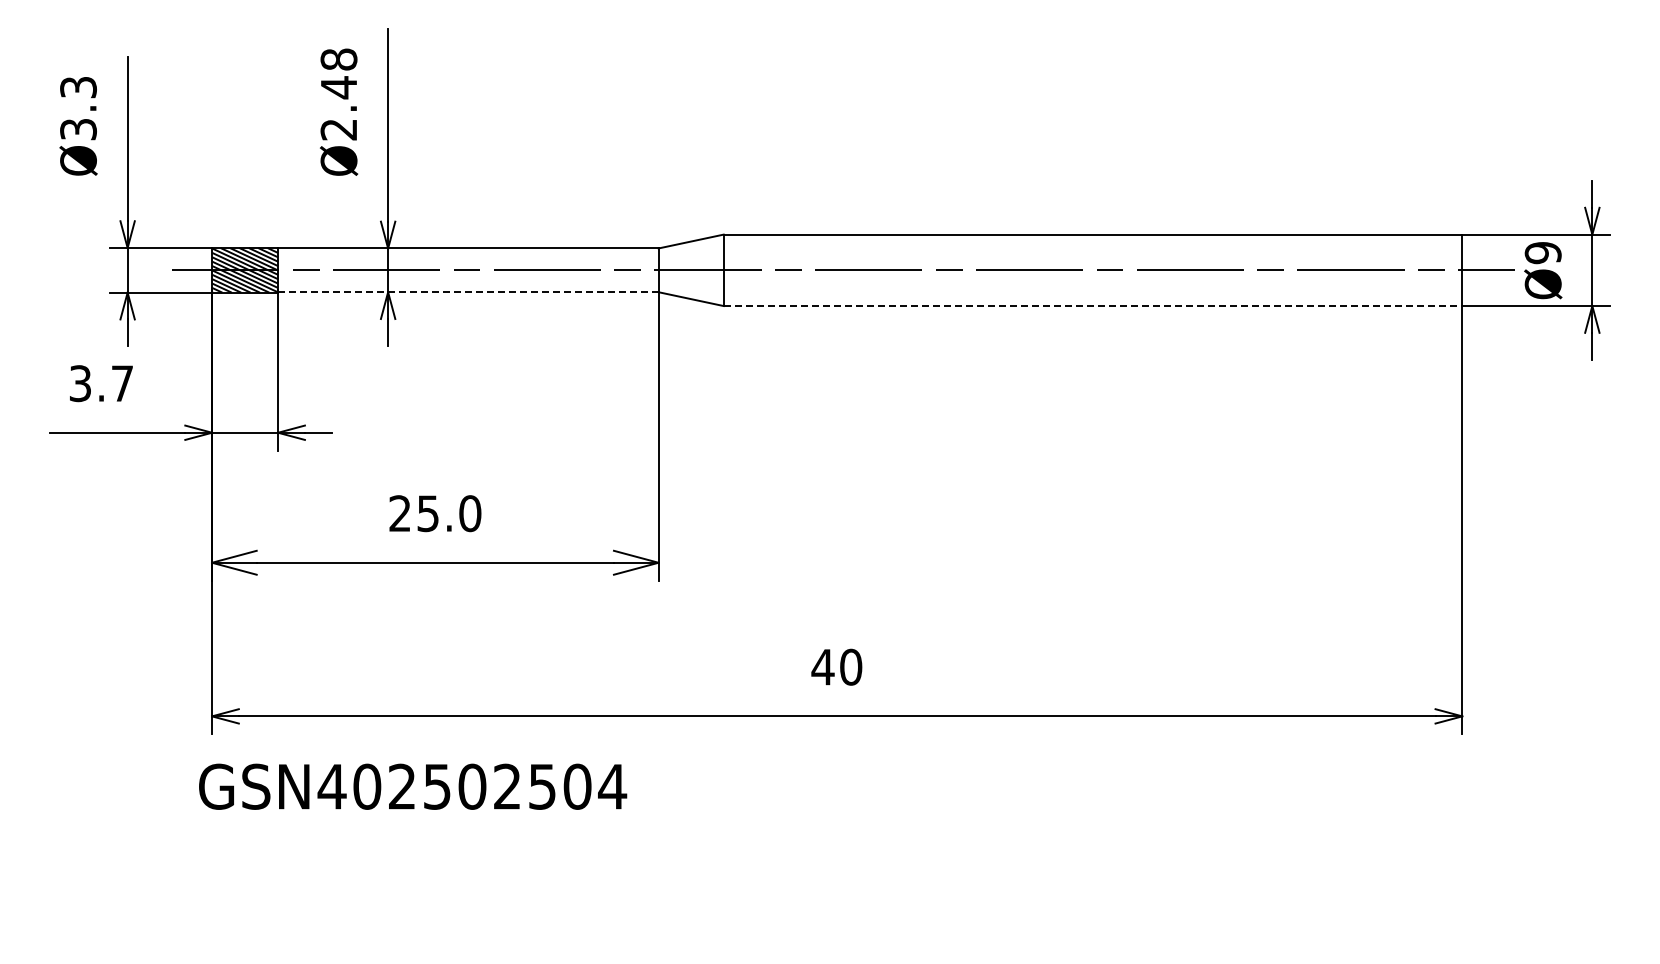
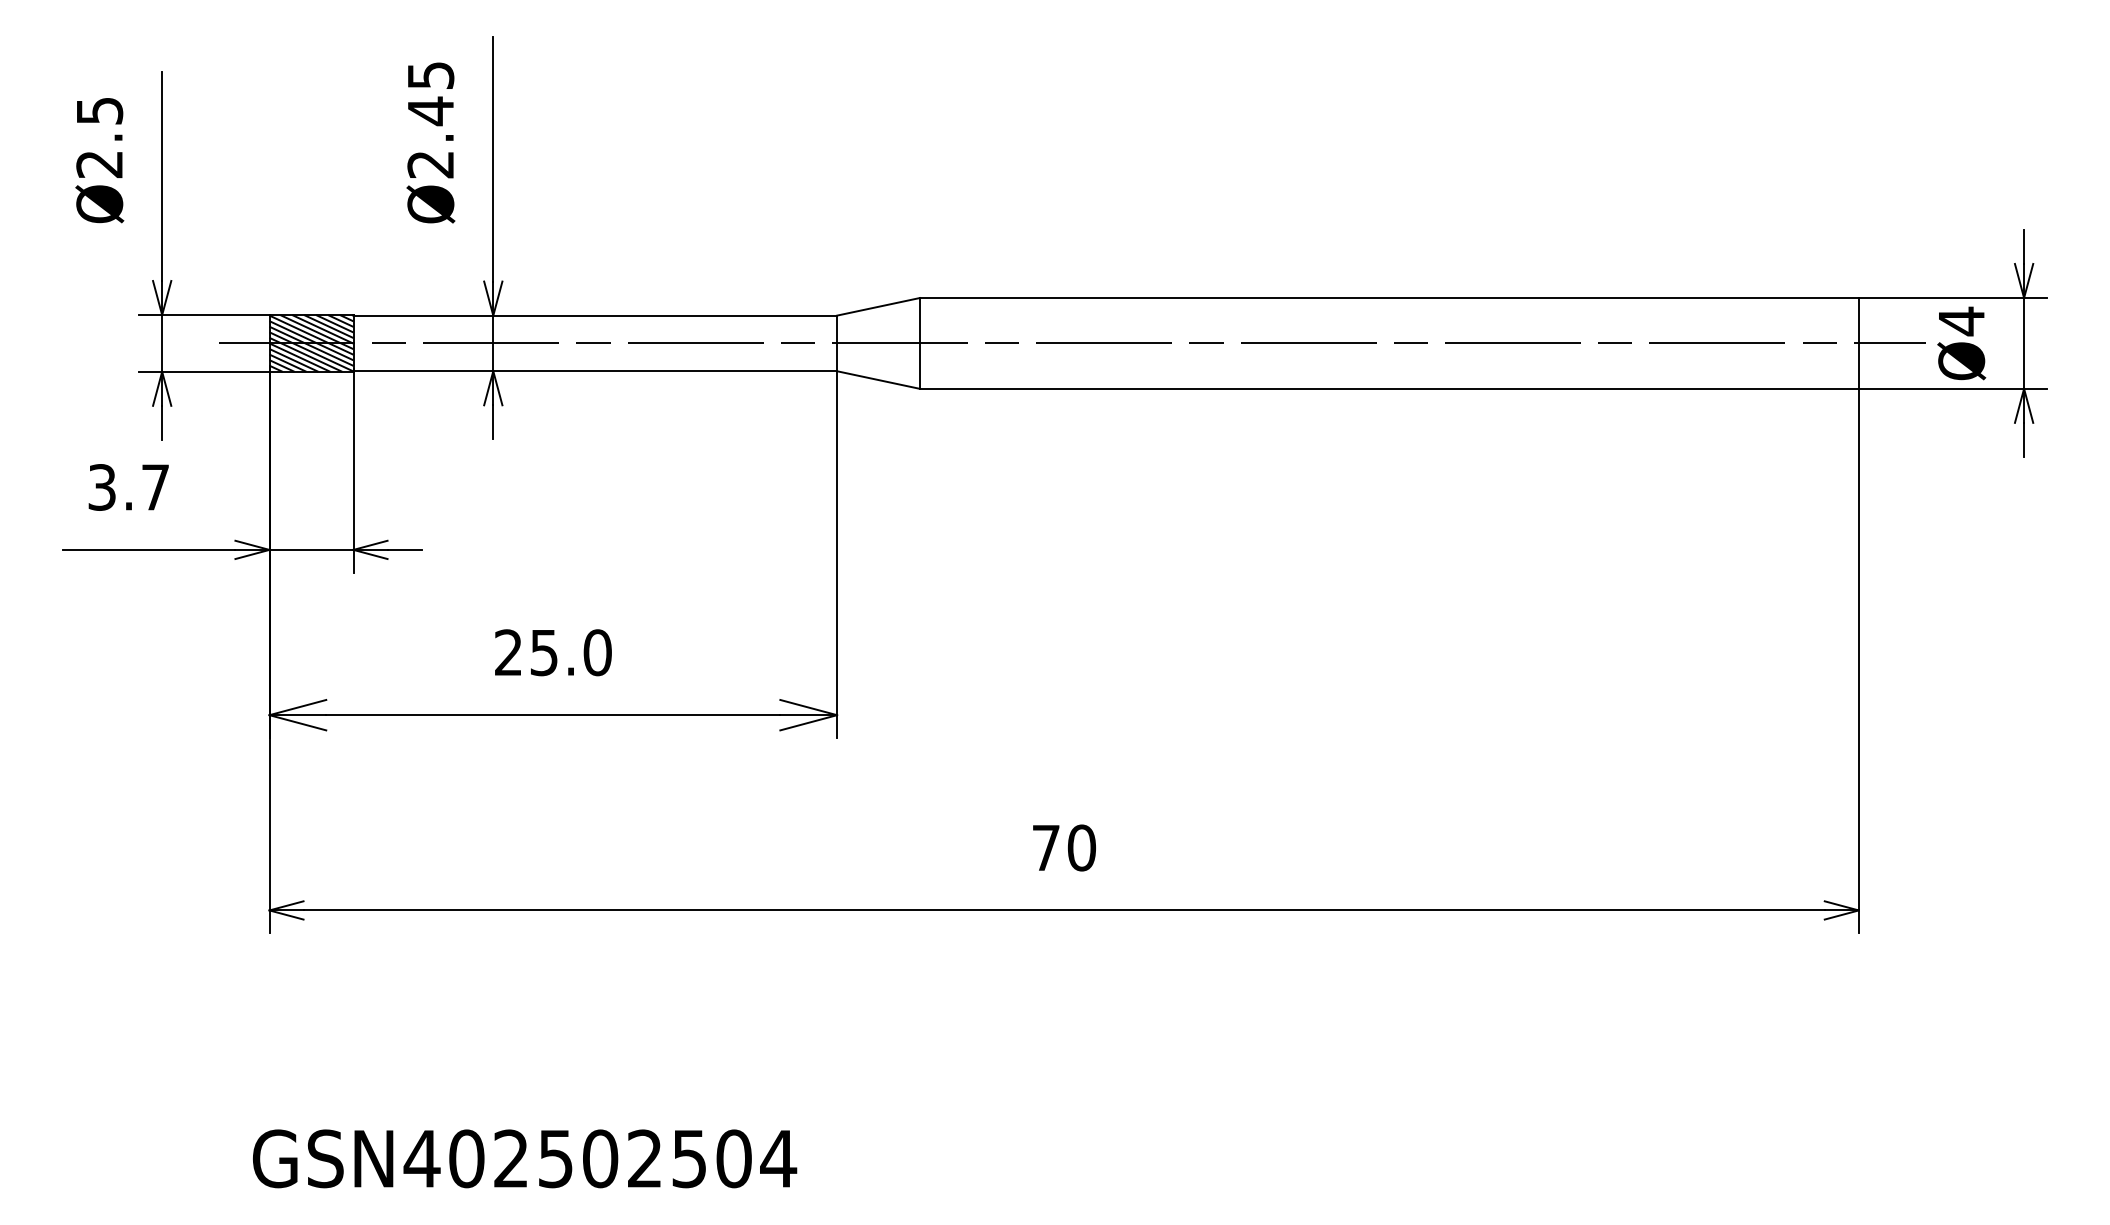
text: (338, 59) -> (430, 75), Ø2.48 -> Ø2.45
text: (78, 108) -> (99, 137), Ø3.3 -> Ø2.5
text: (1542, 252) -> (1960, 320), Ø9 -> Ø4
line: (468, 292) -> (595, 371), dashed -> solid
line: (1093, 306) -> (1389, 389), dashed -> solid
text: (822, 667) -> (1045, 848), 40 -> 70
text: (413, 786) -> (525, 1158), moved

